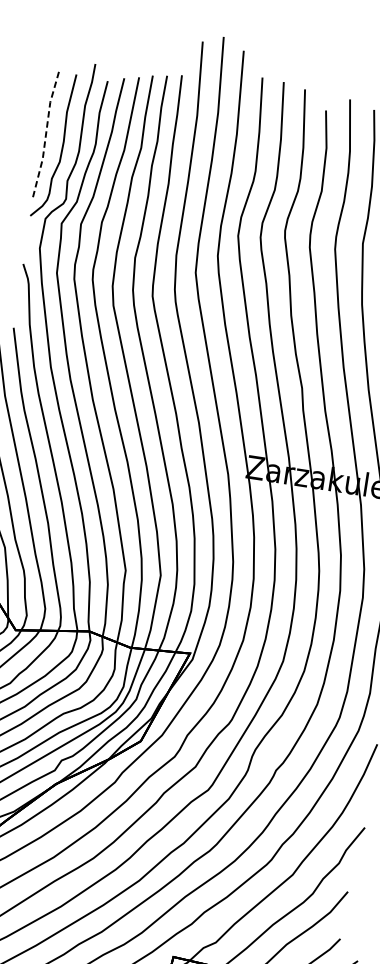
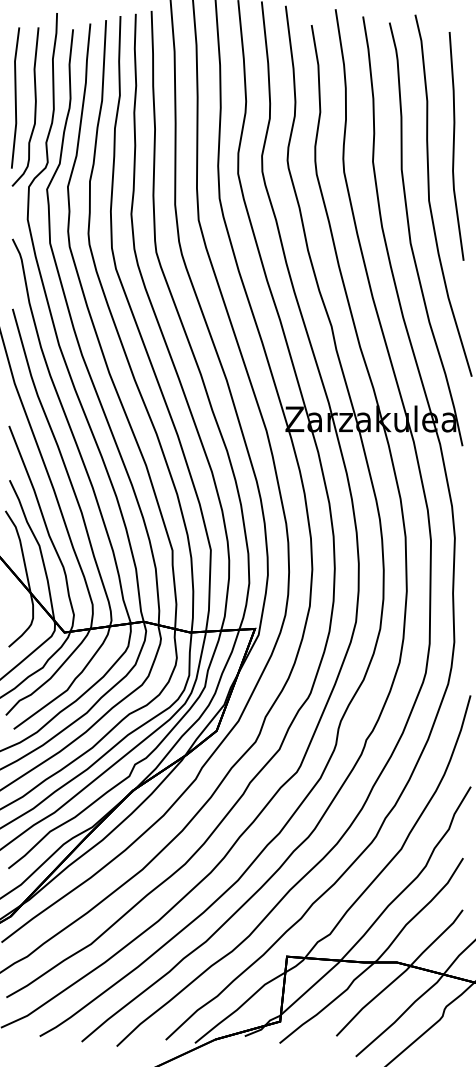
line: (45, 135) -> (15, 97), dashed -> solid

